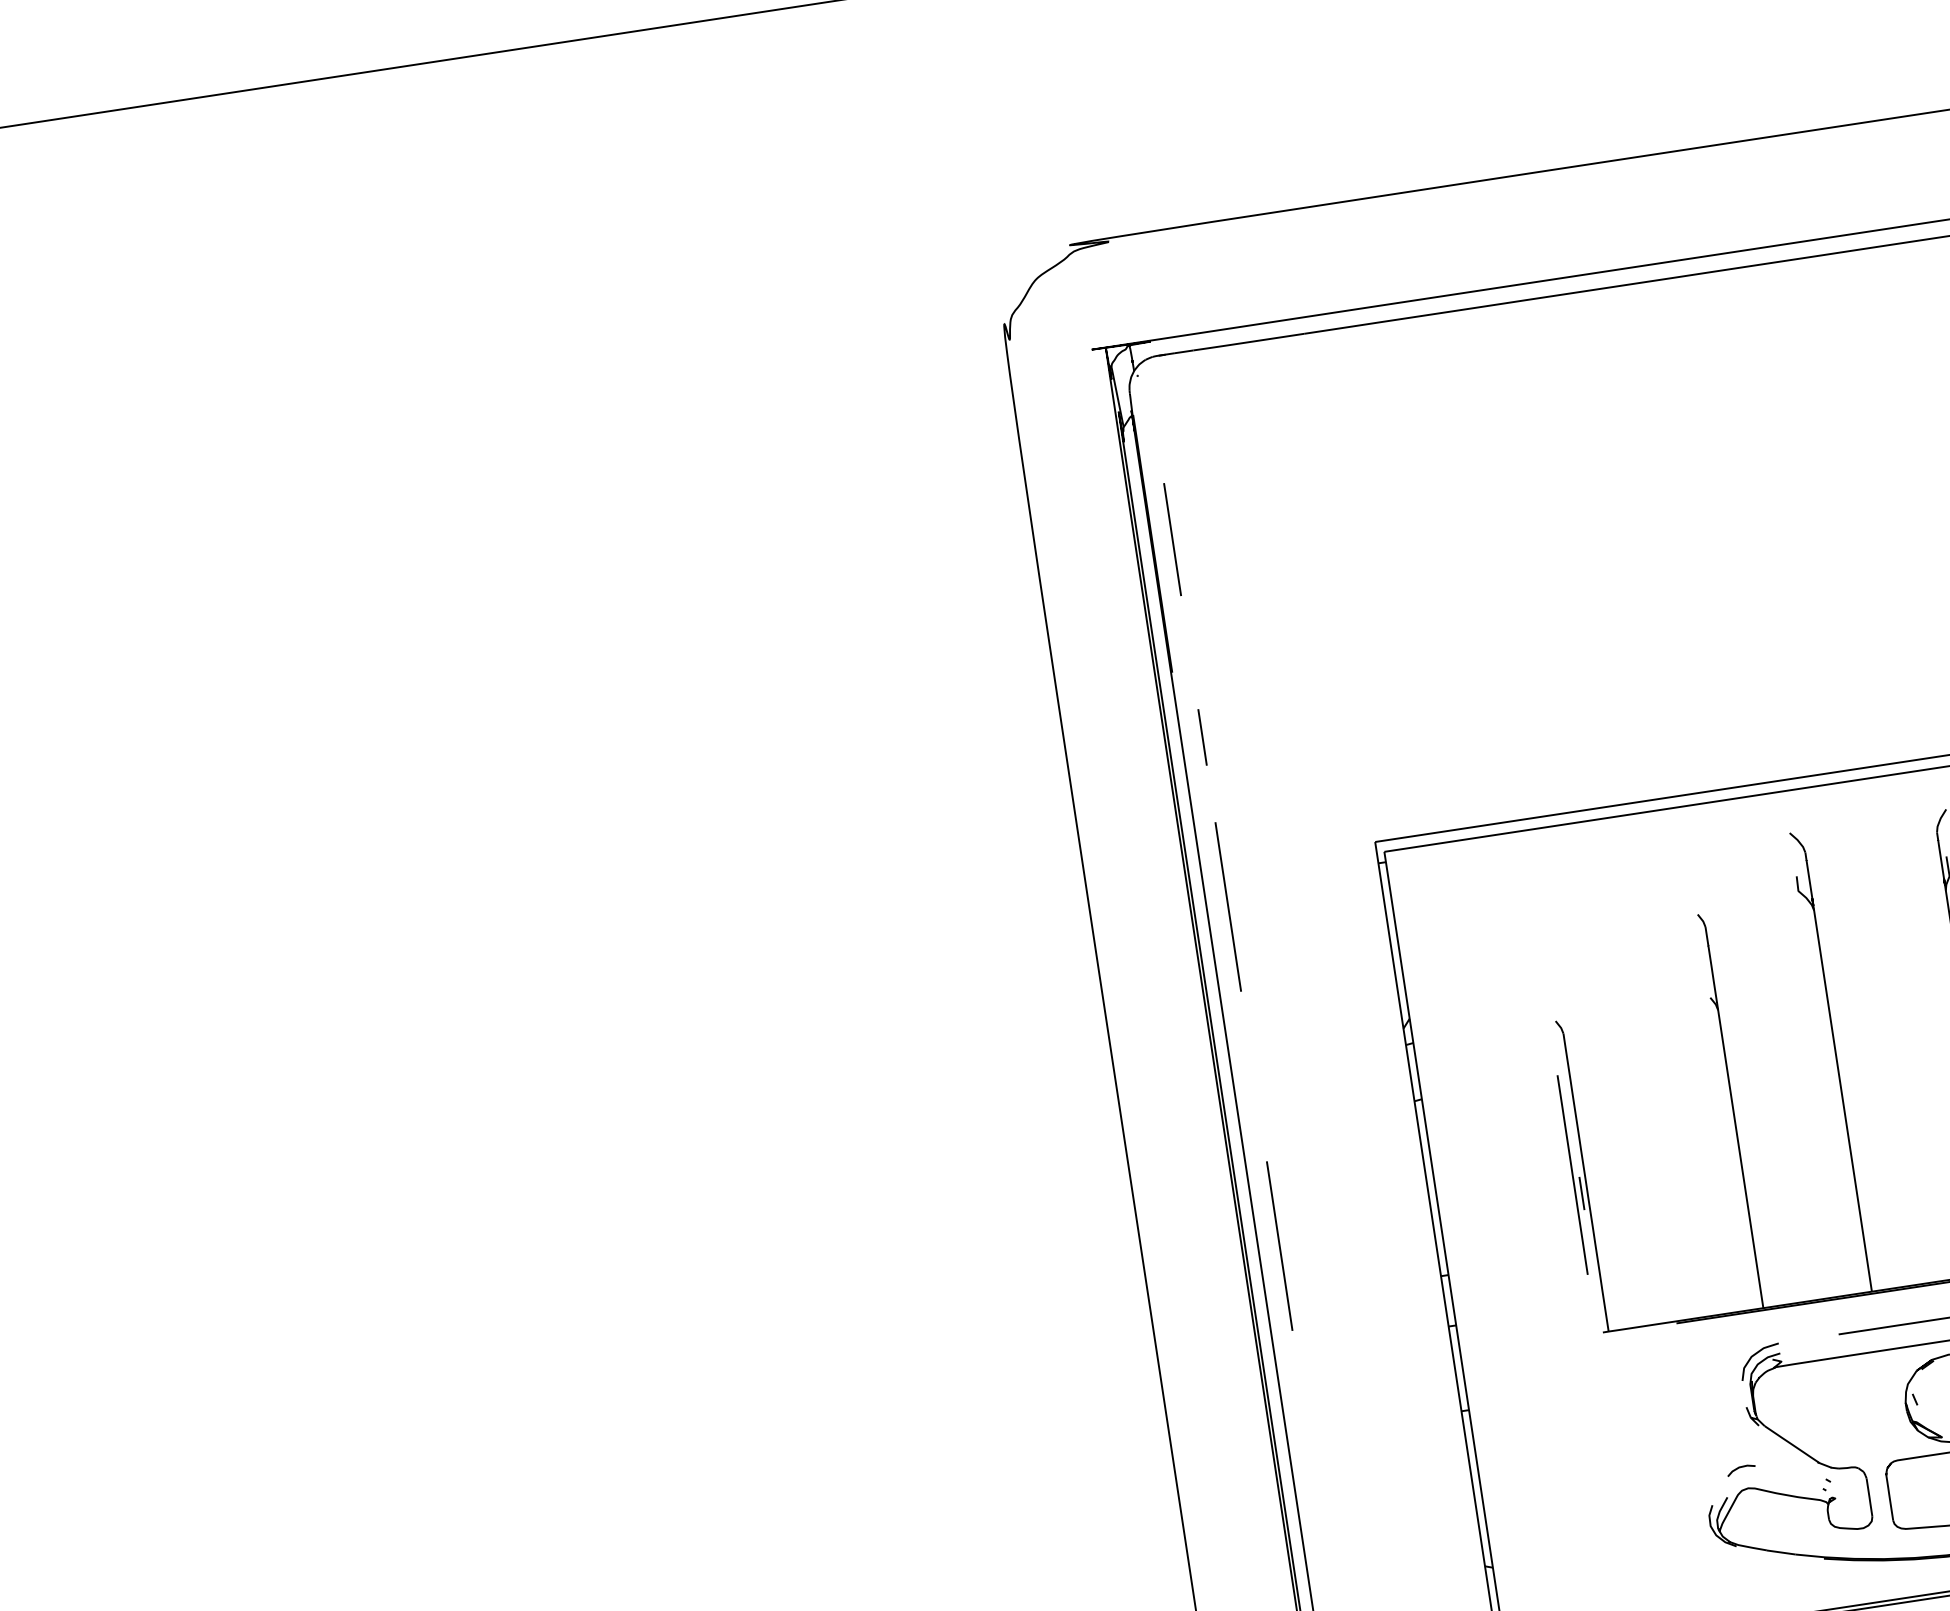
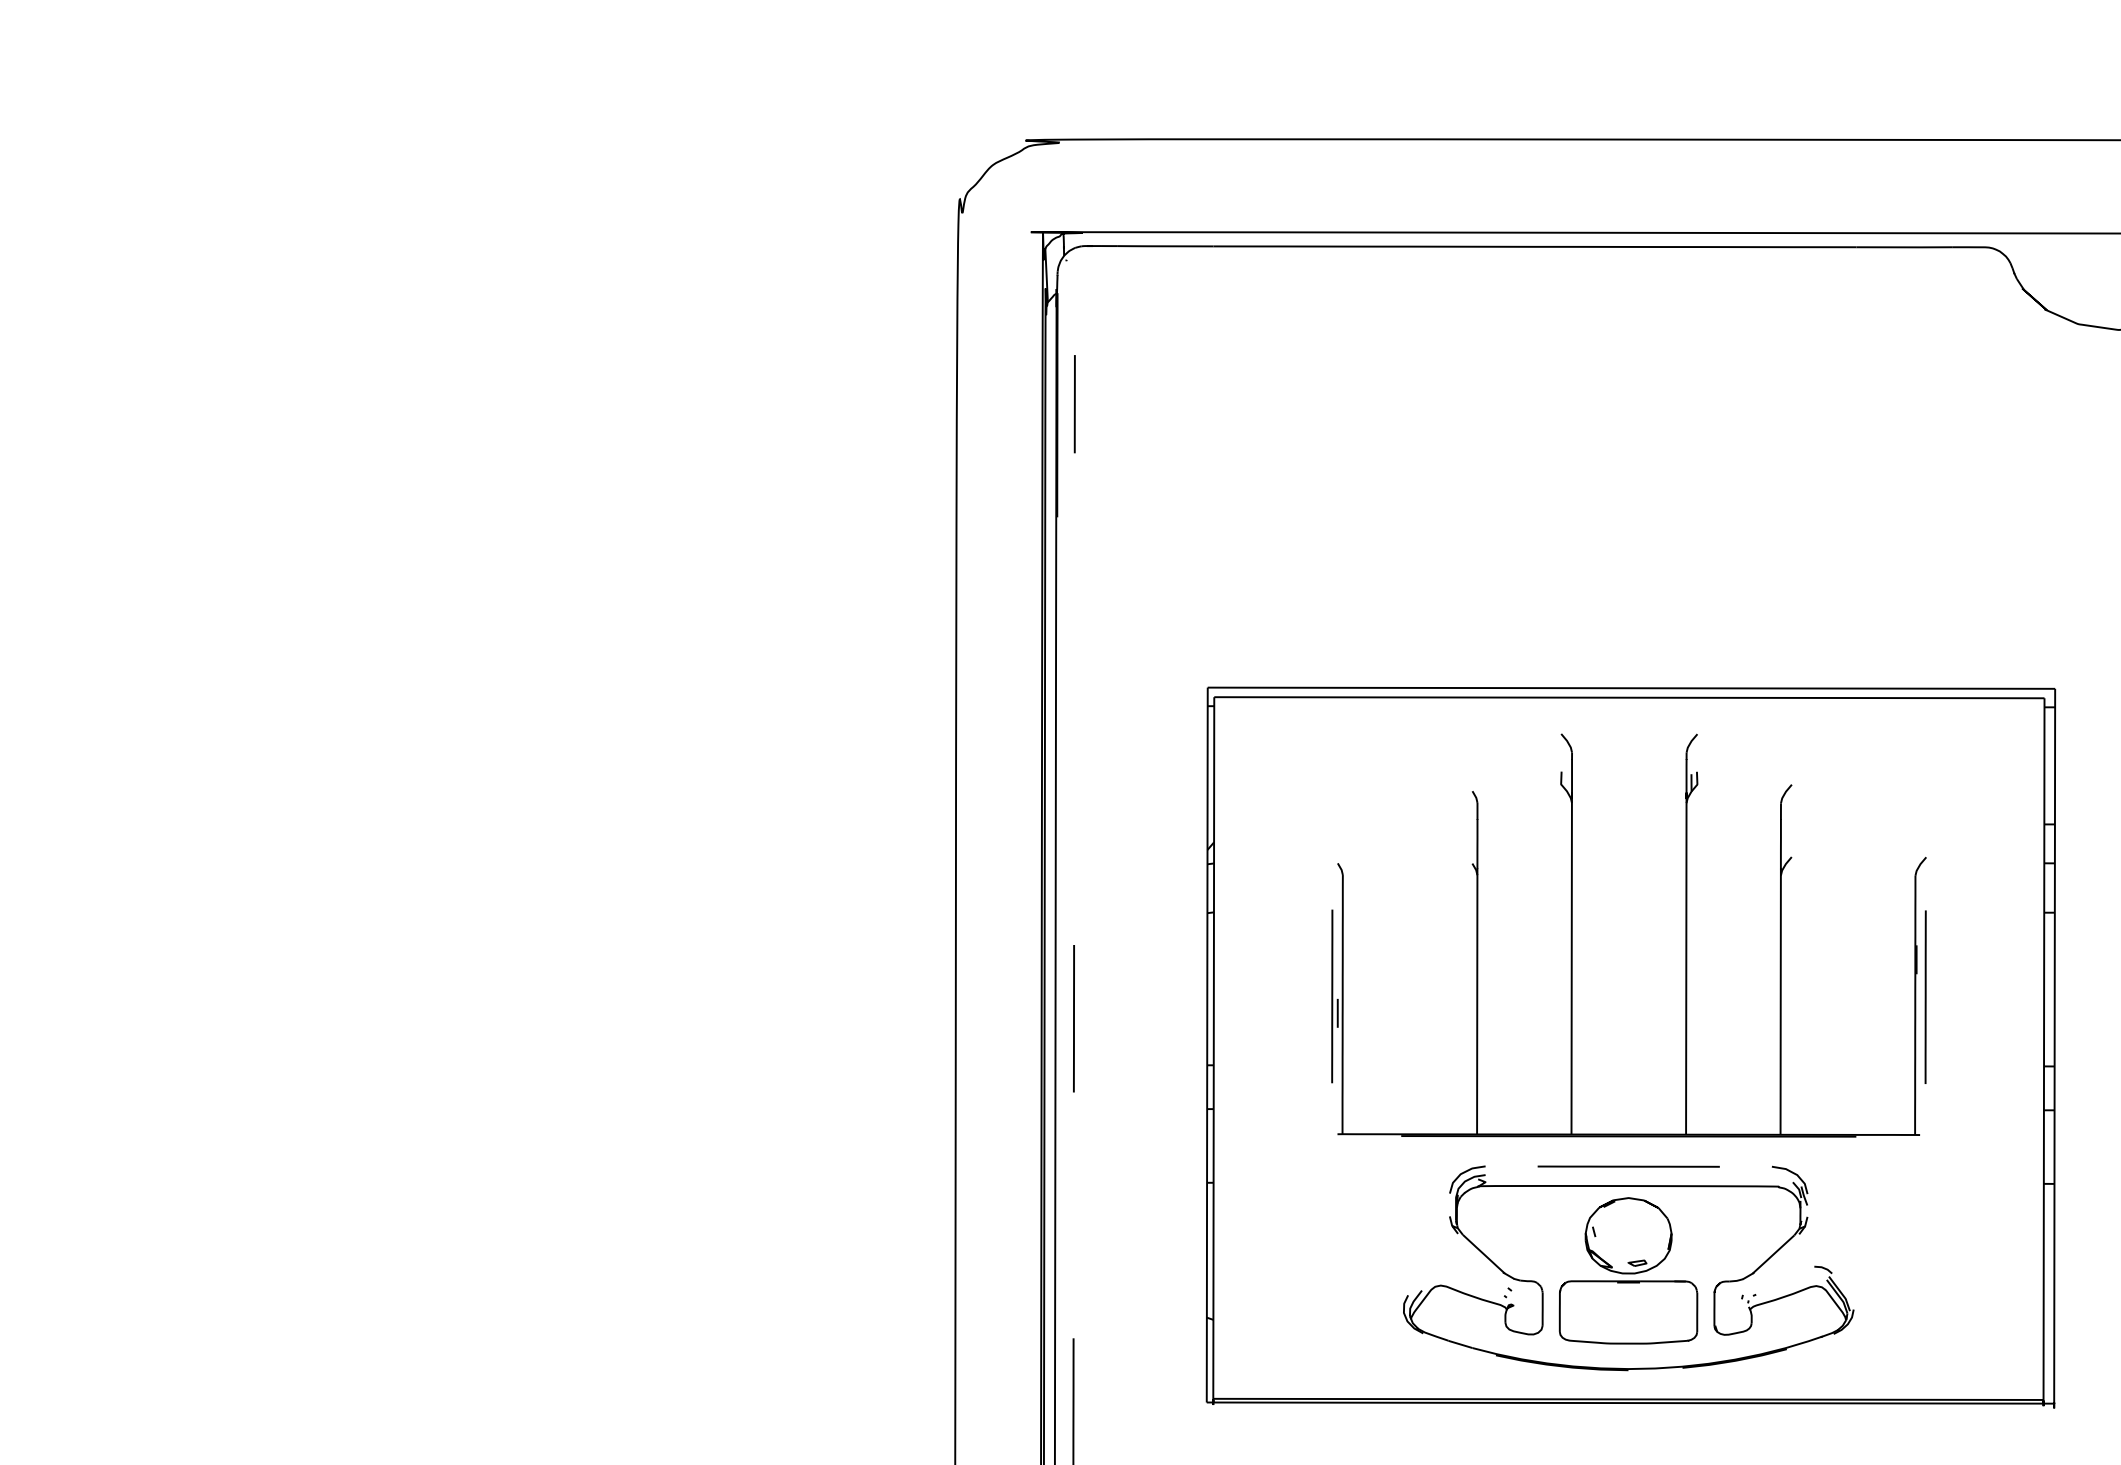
line: (1202, 736) -> (1074, 575), removed
line: (1228, 906) -> (1074, 723), removed
curve: (1740, 1468) -> (1436, 1267), removed

